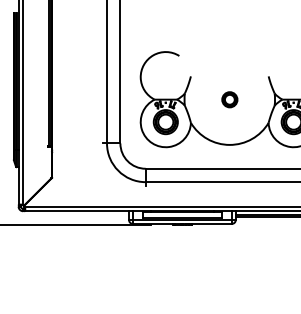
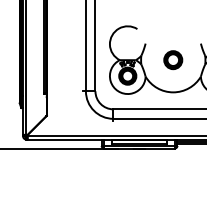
part: (229, 99) -> (173, 60), size x1.67

